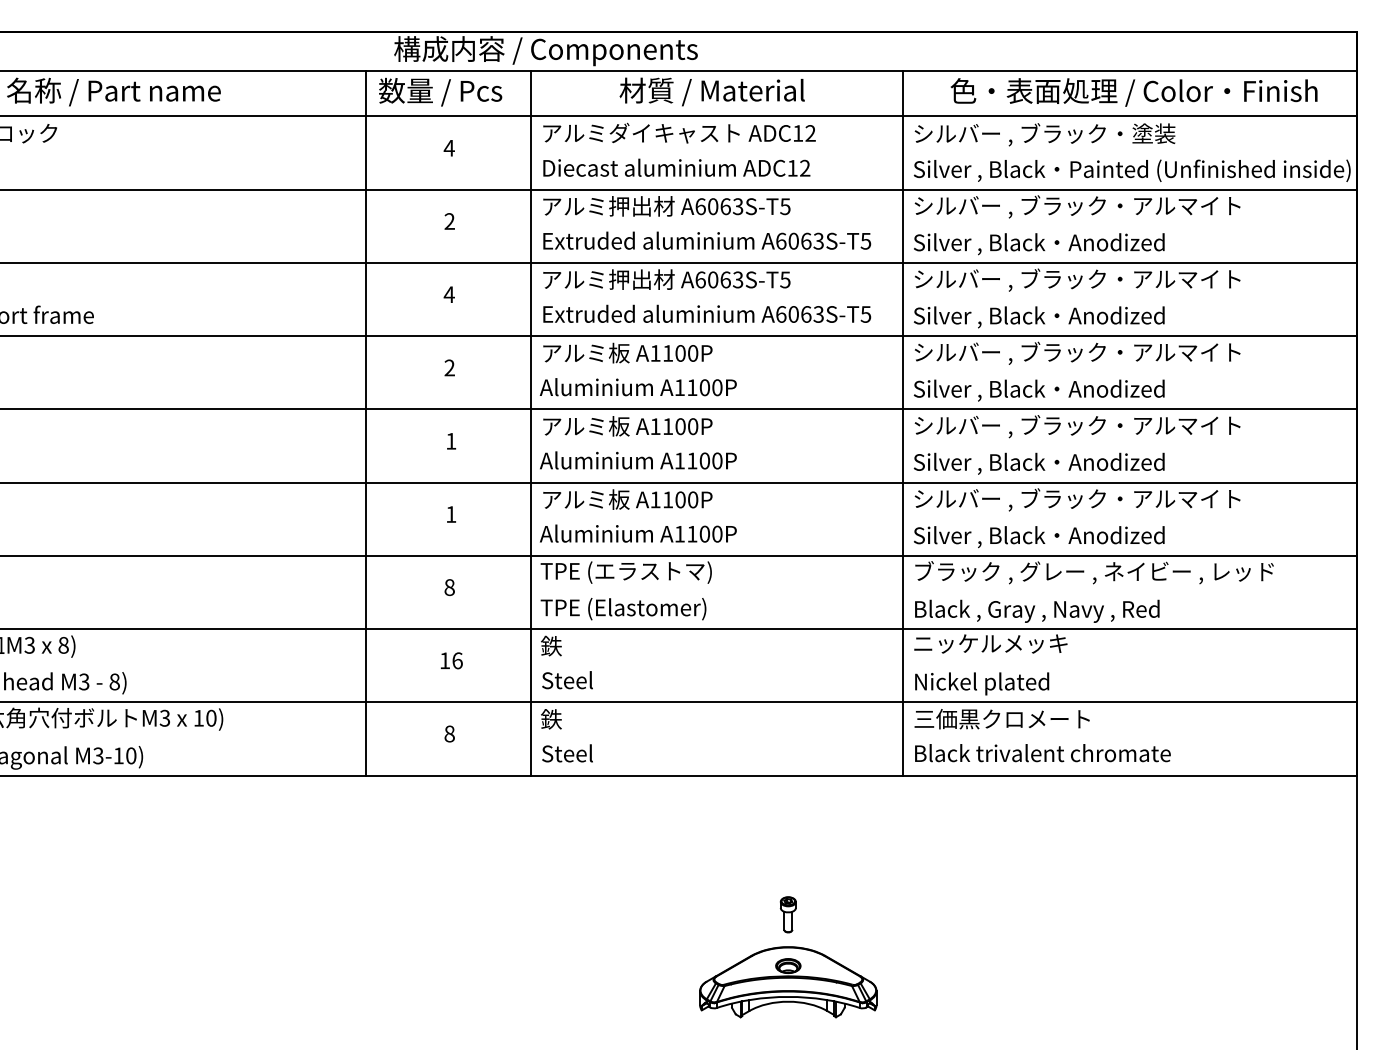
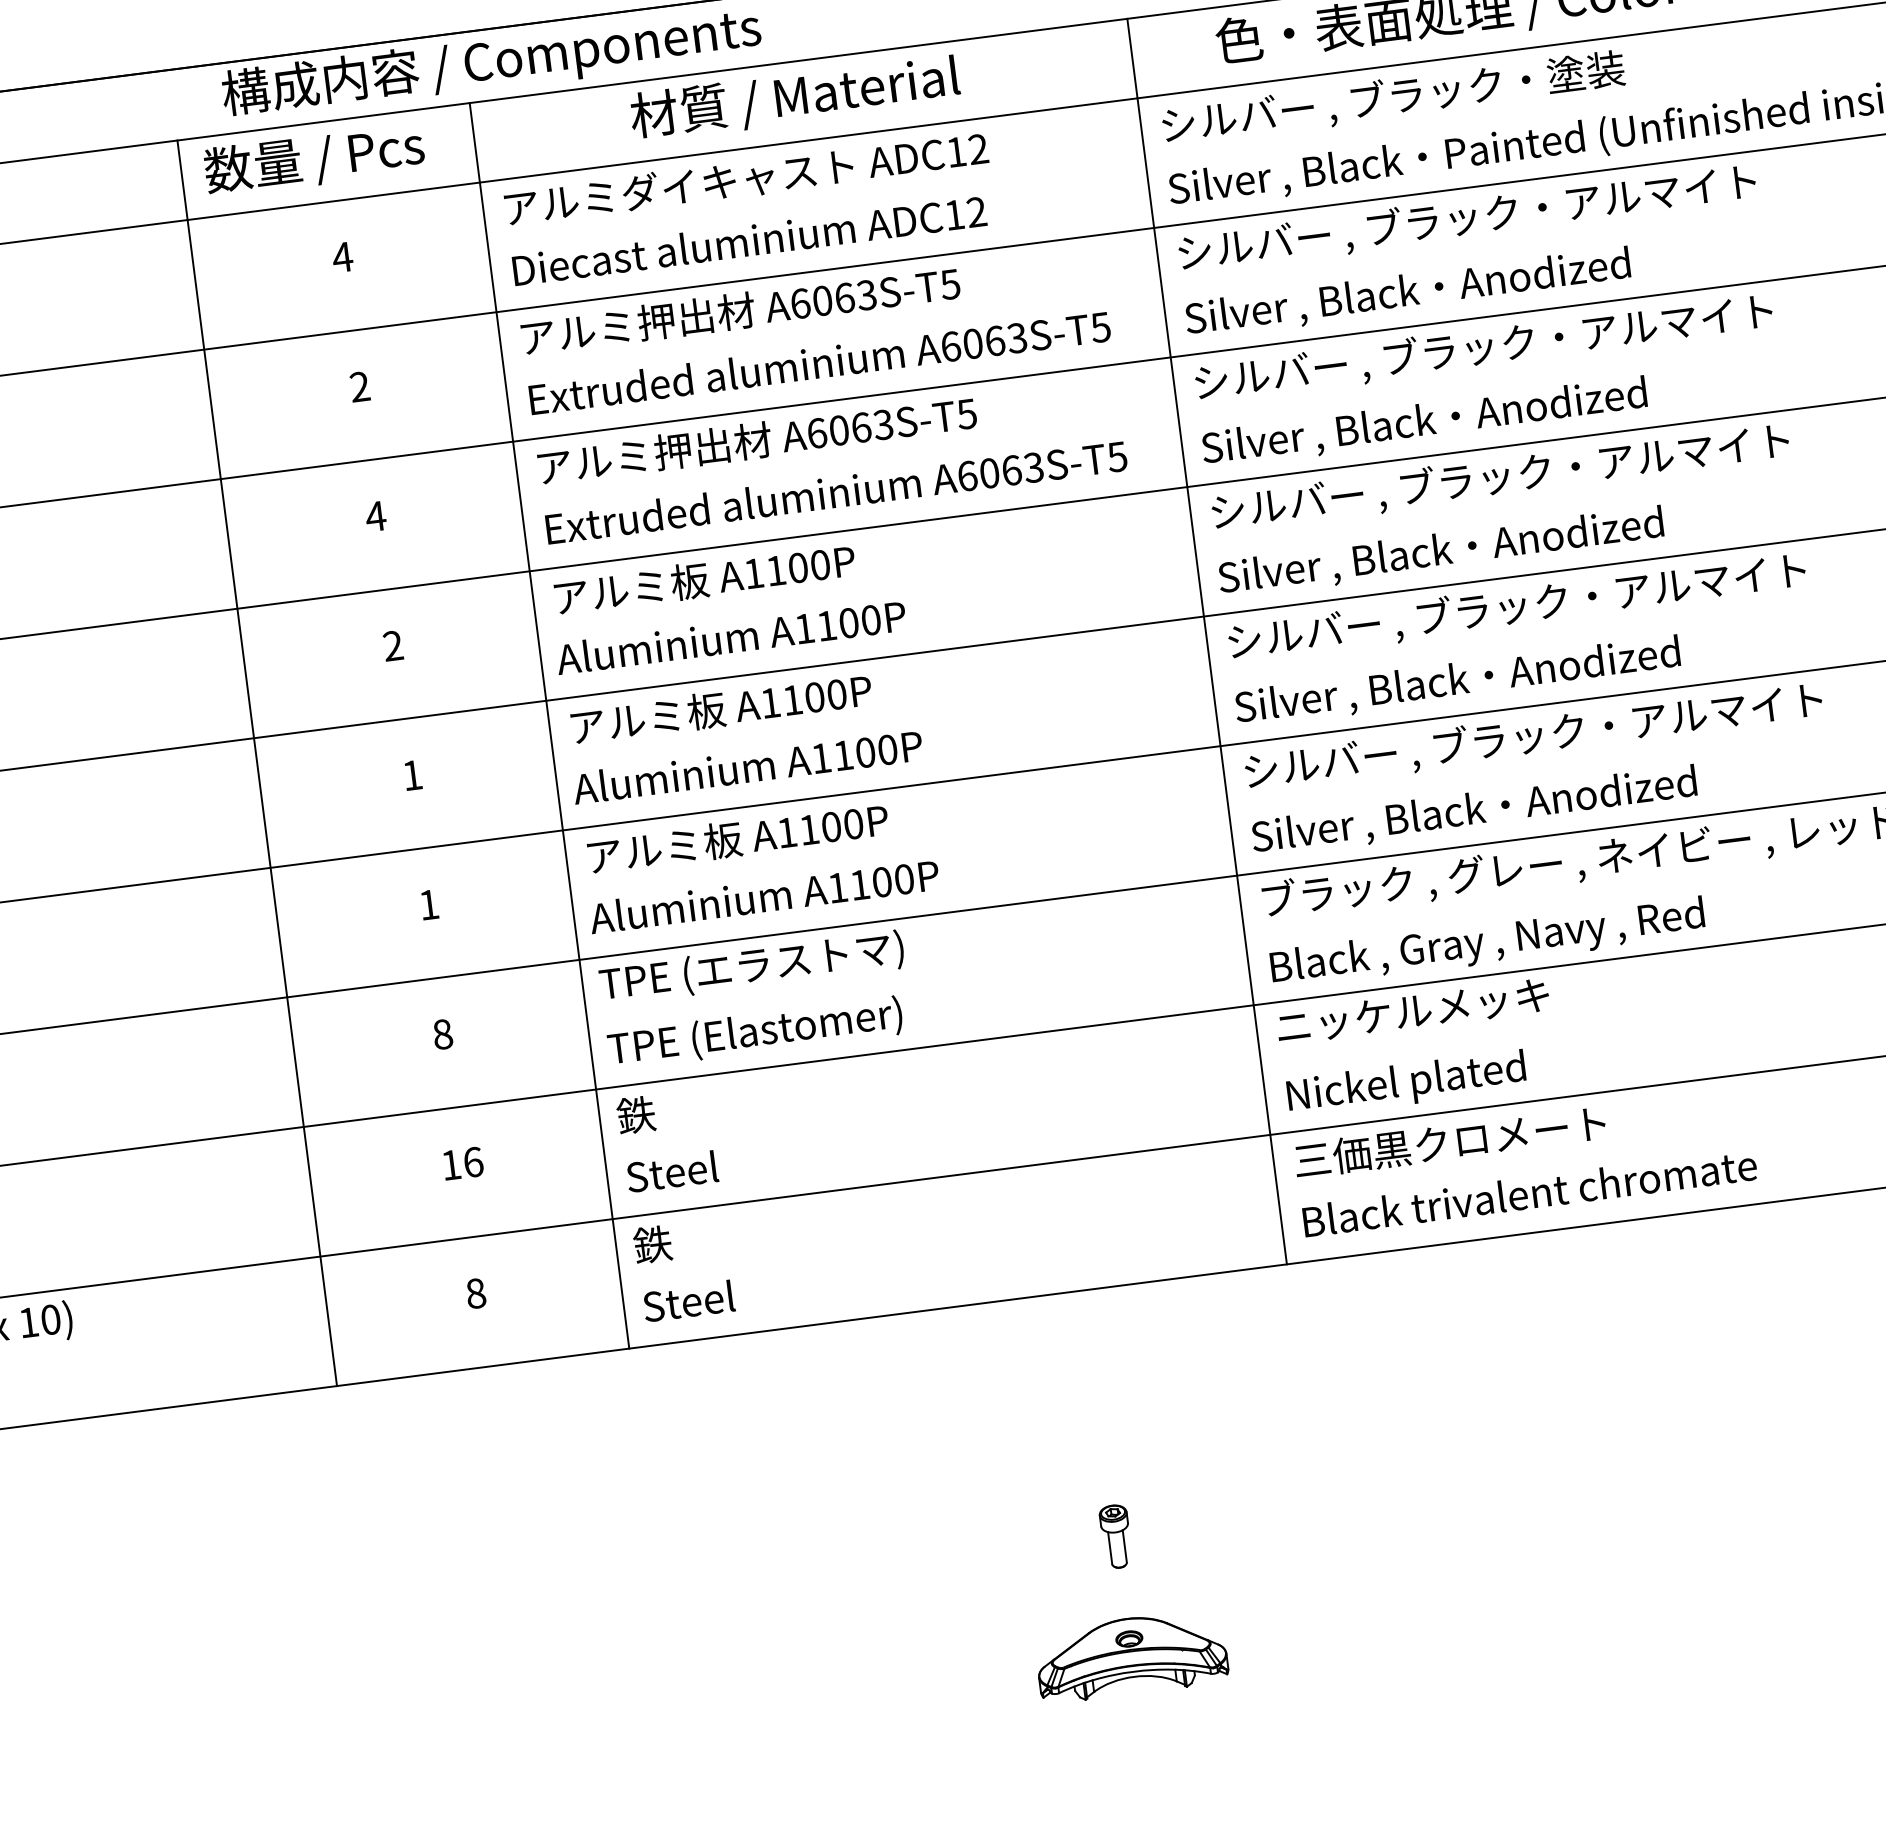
part: (788, 982) -> (1131, 1656), size x0.6

